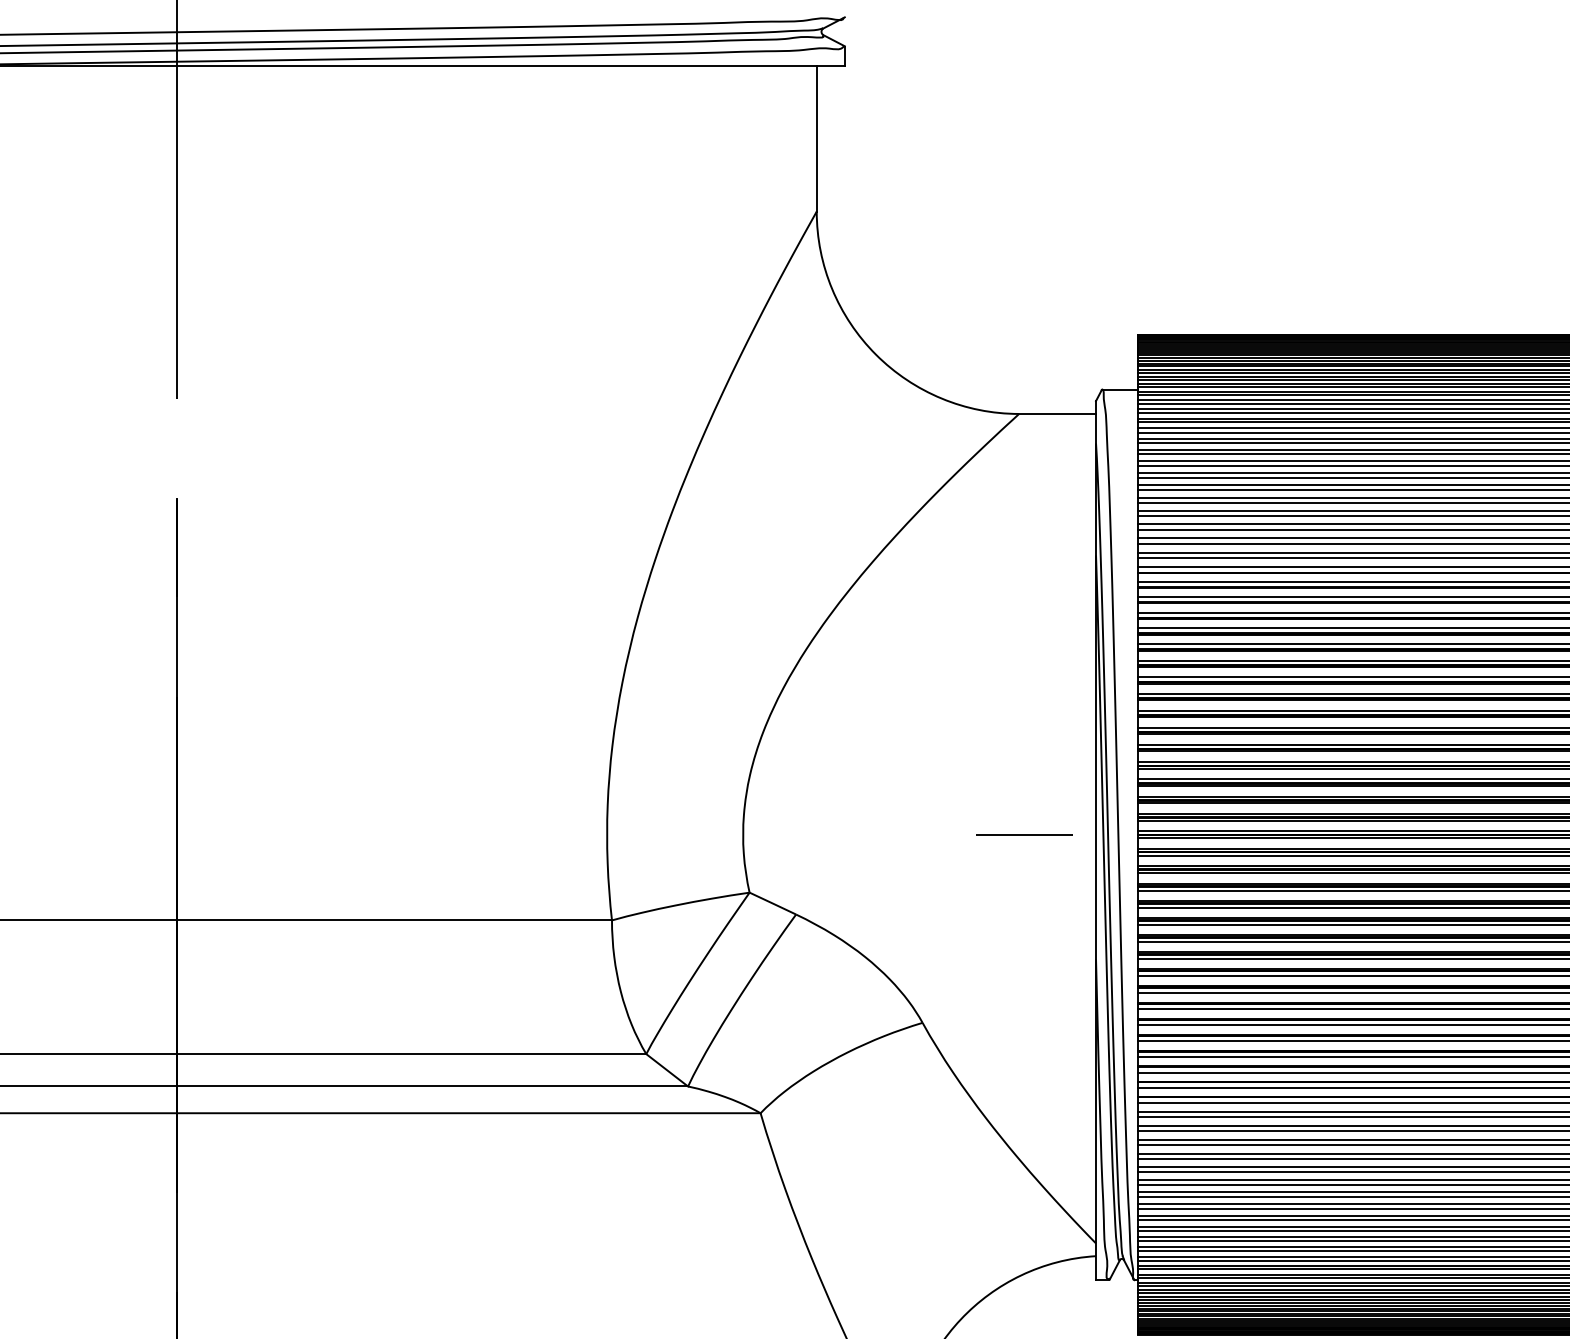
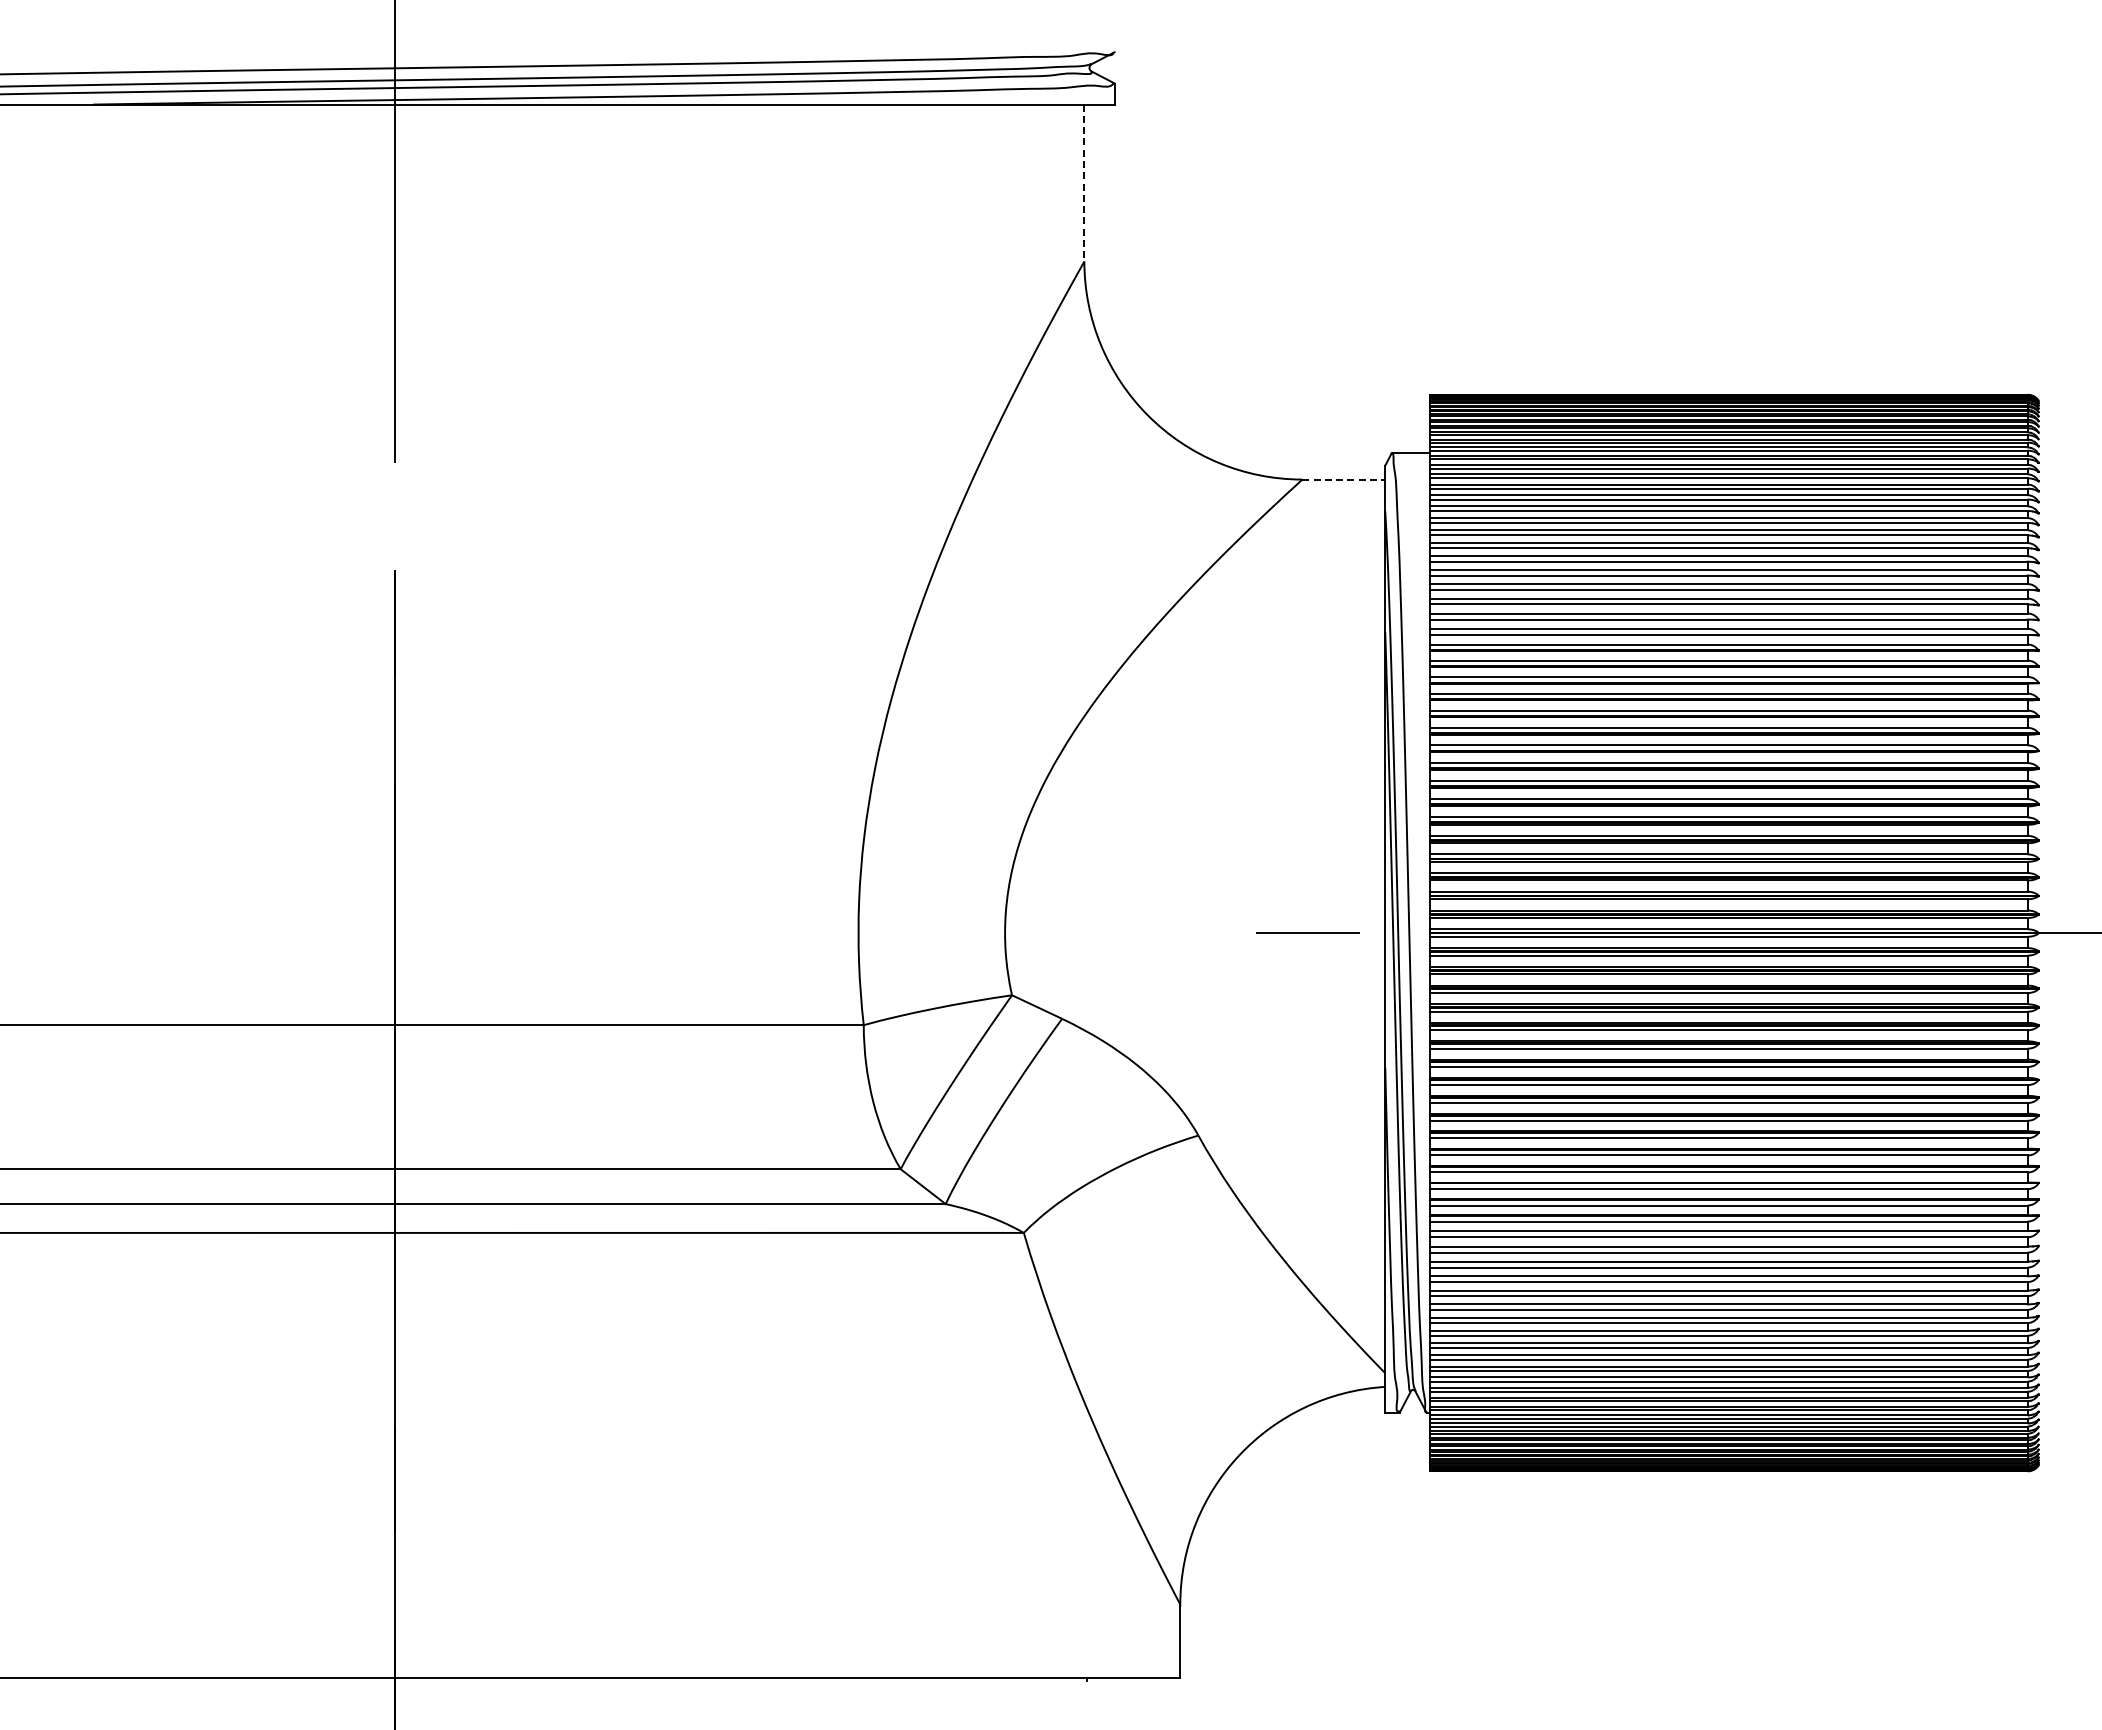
line: (816, 139) -> (1084, 183), solid -> dashed
line: (1058, 413) -> (1344, 479), solid -> dashed

